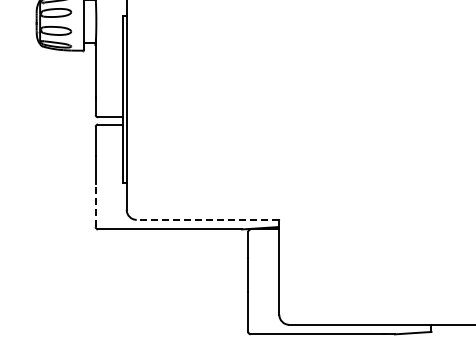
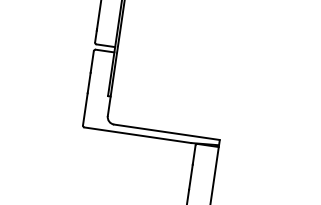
line: (95, 205) -> (85, 109), dashed -> solid
line: (207, 219) -> (166, 131), dashed -> solid

